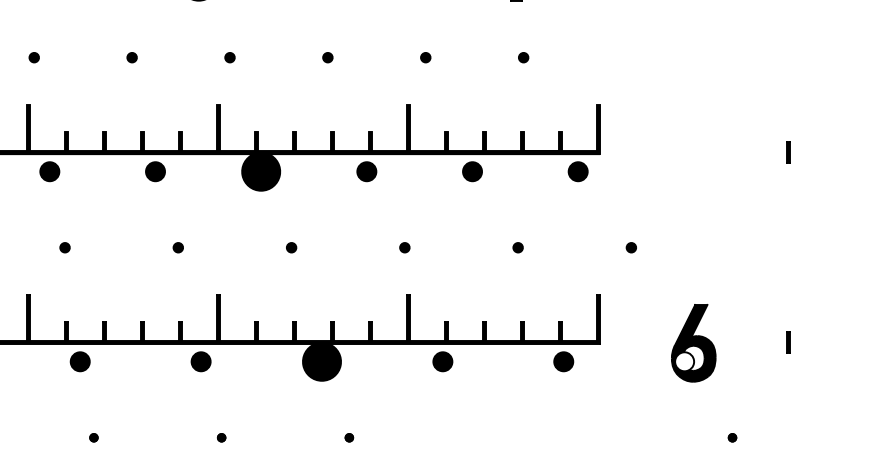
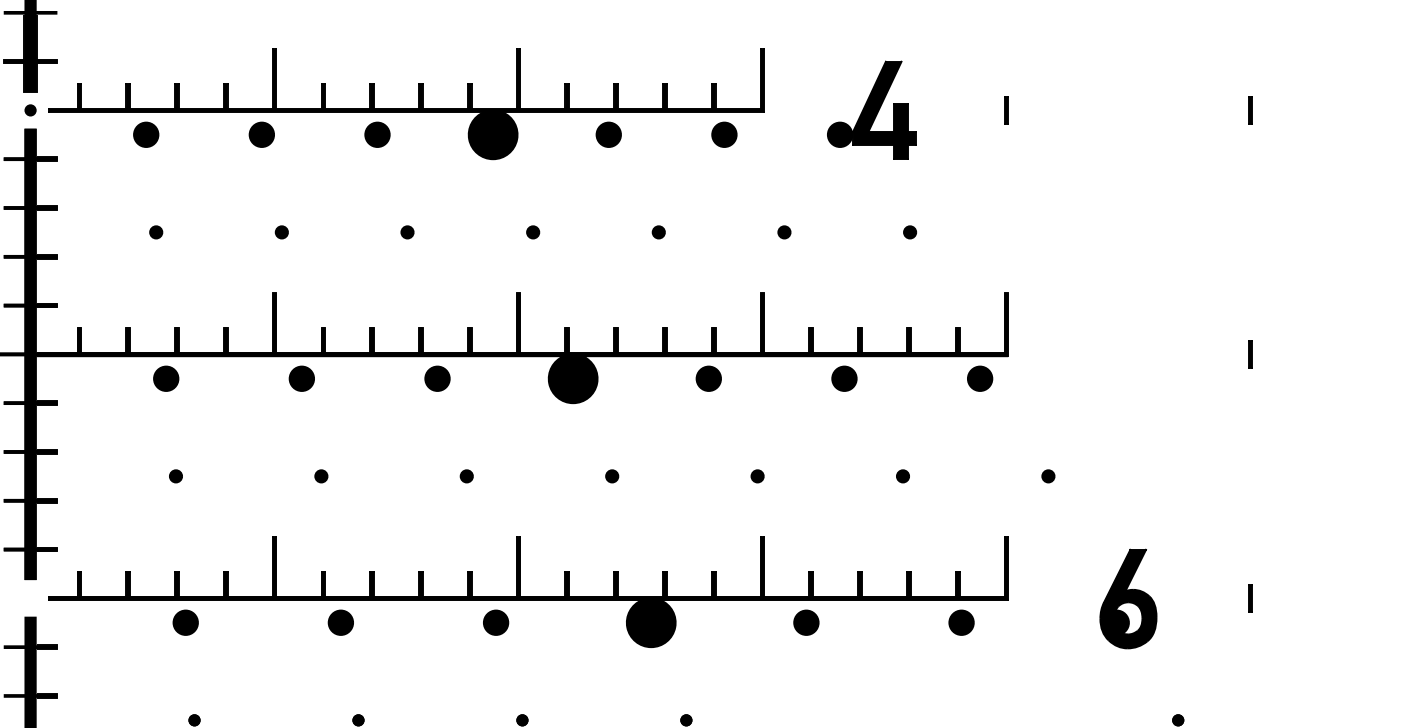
fill: (684, 361) -> (1116, 622), added

